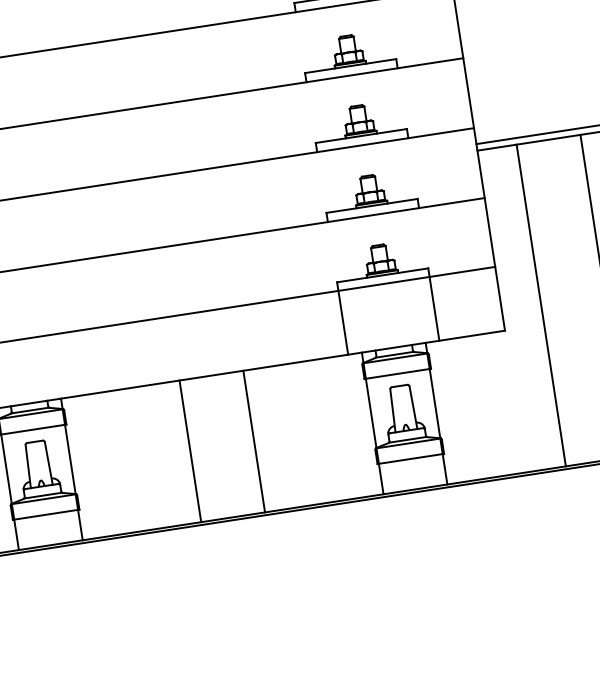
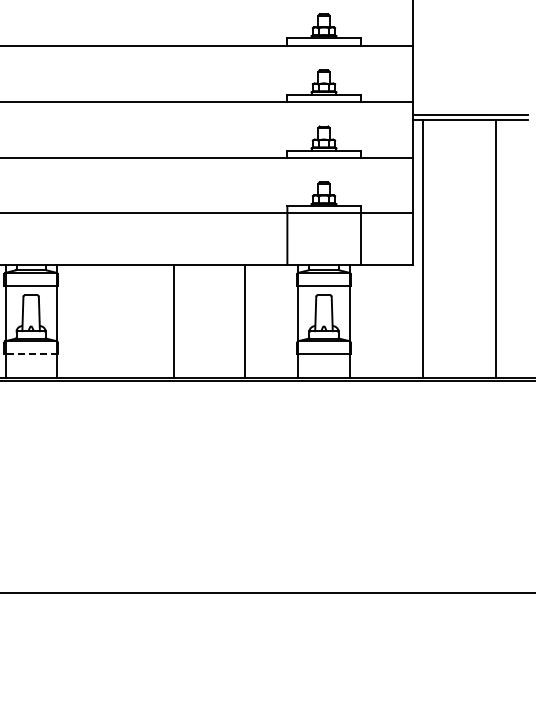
line: (540, 304) -> (422, 248), moved
line: (254, 441) -> (245, 321), moved
line: (189, 451) -> (173, 321), moved
line: (46, 514) -> (31, 353), solid -> dashed

